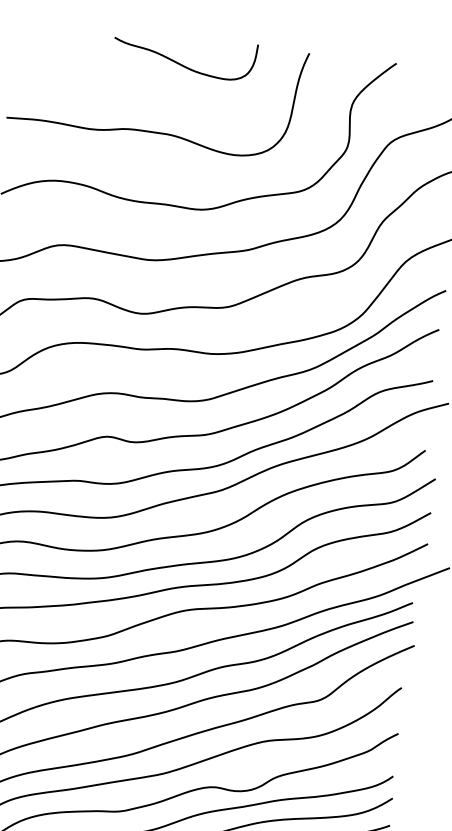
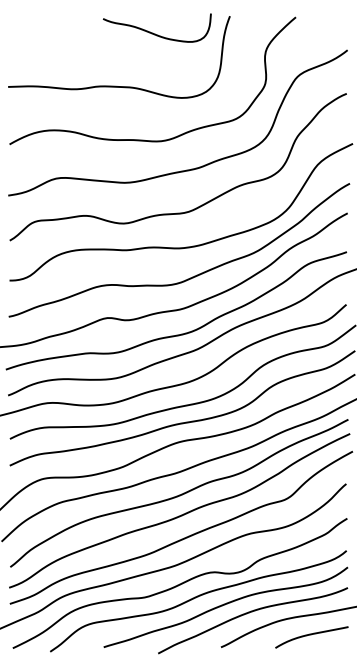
curve: (182, 63) -> (155, 33), moved

